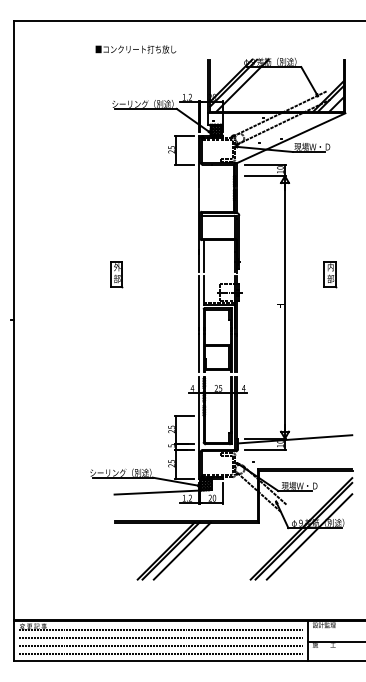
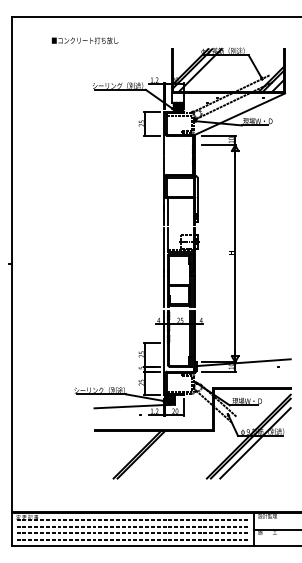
text: (135, 49) -> (84, 40), moved
part: (117, 275) -> (96, 227), removed
part: (330, 275) -> (272, 227), removed
line: (182, 550) -> (150, 454), removed

